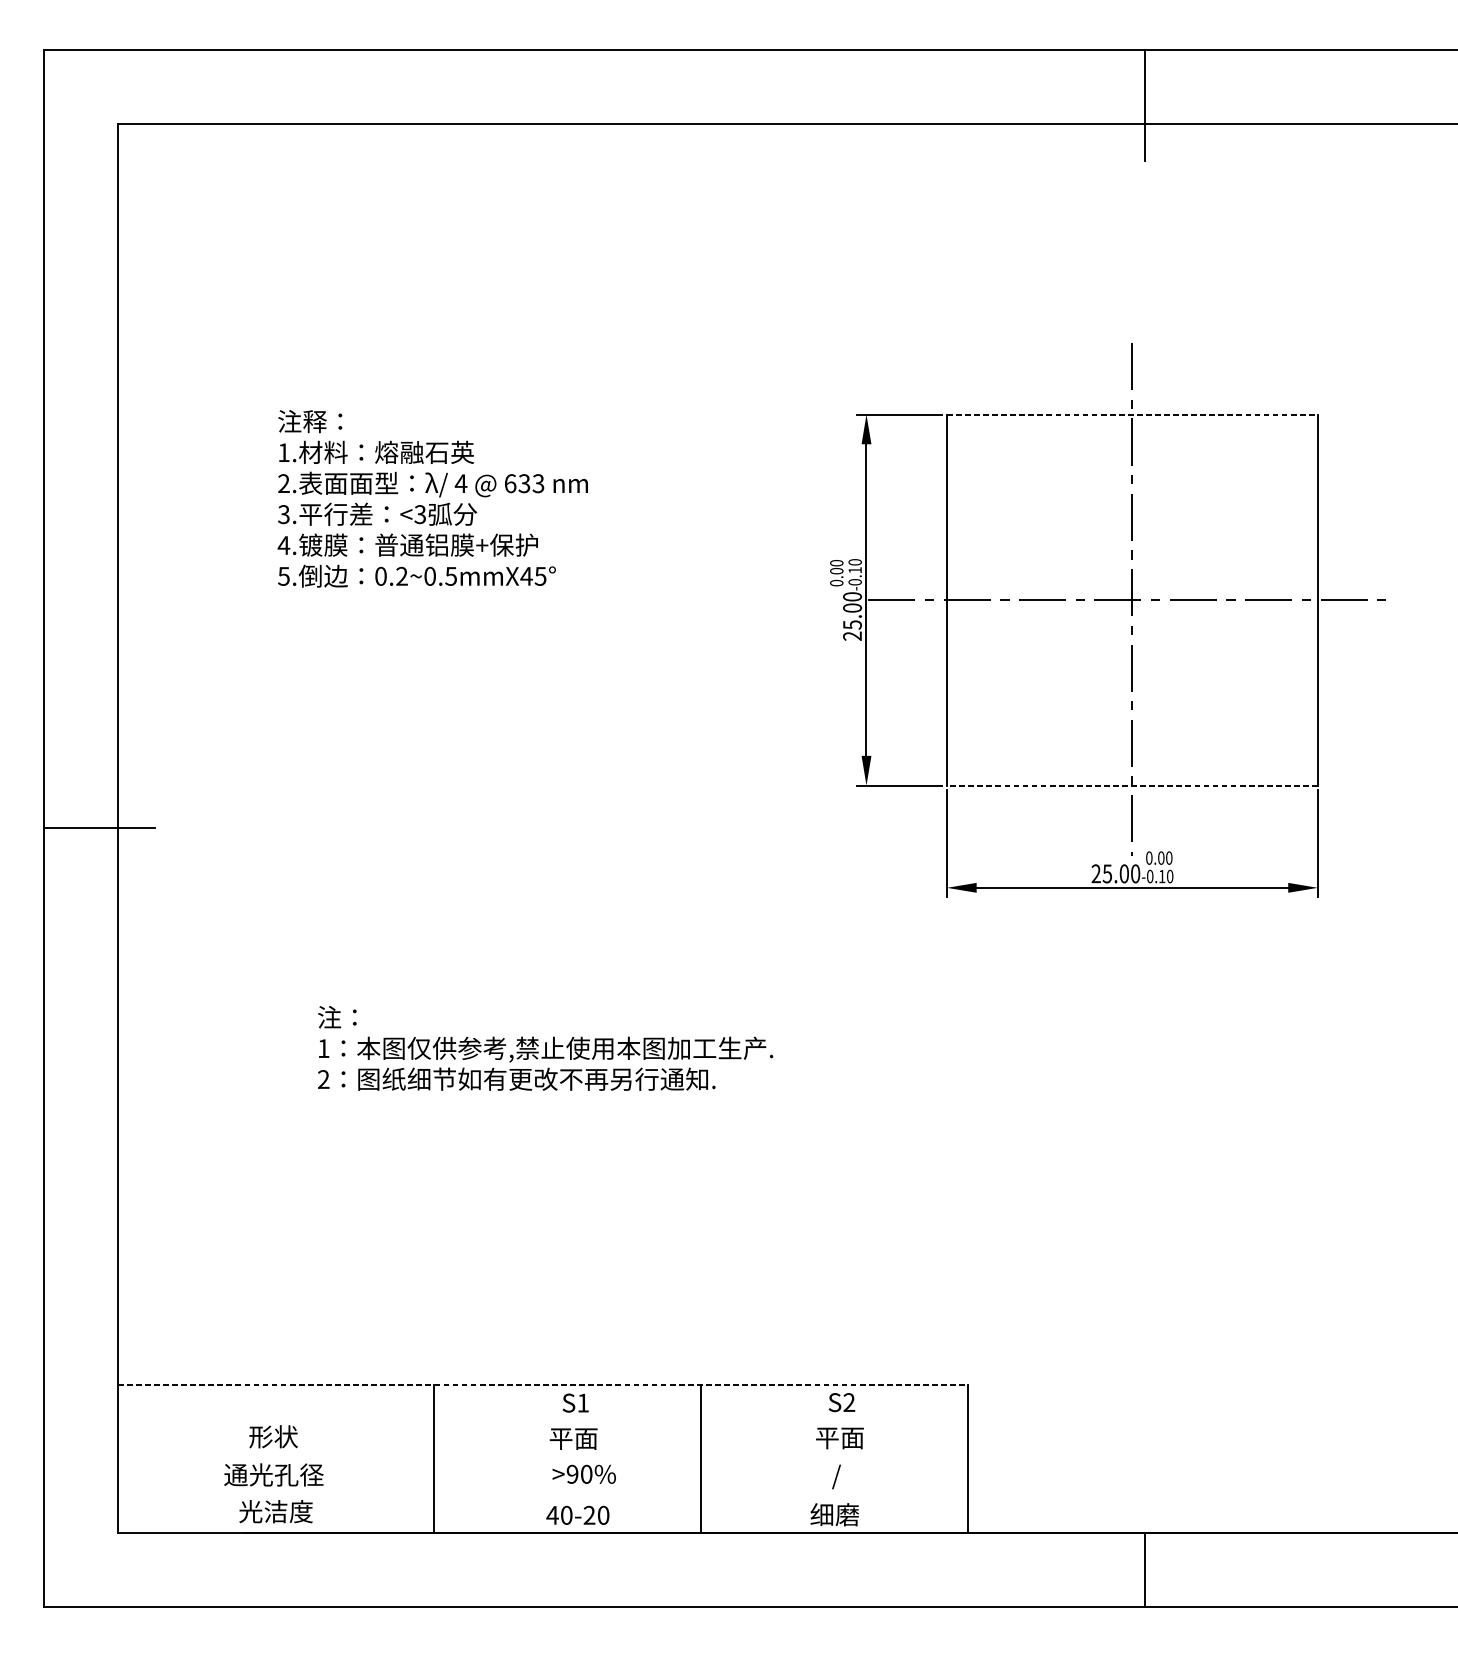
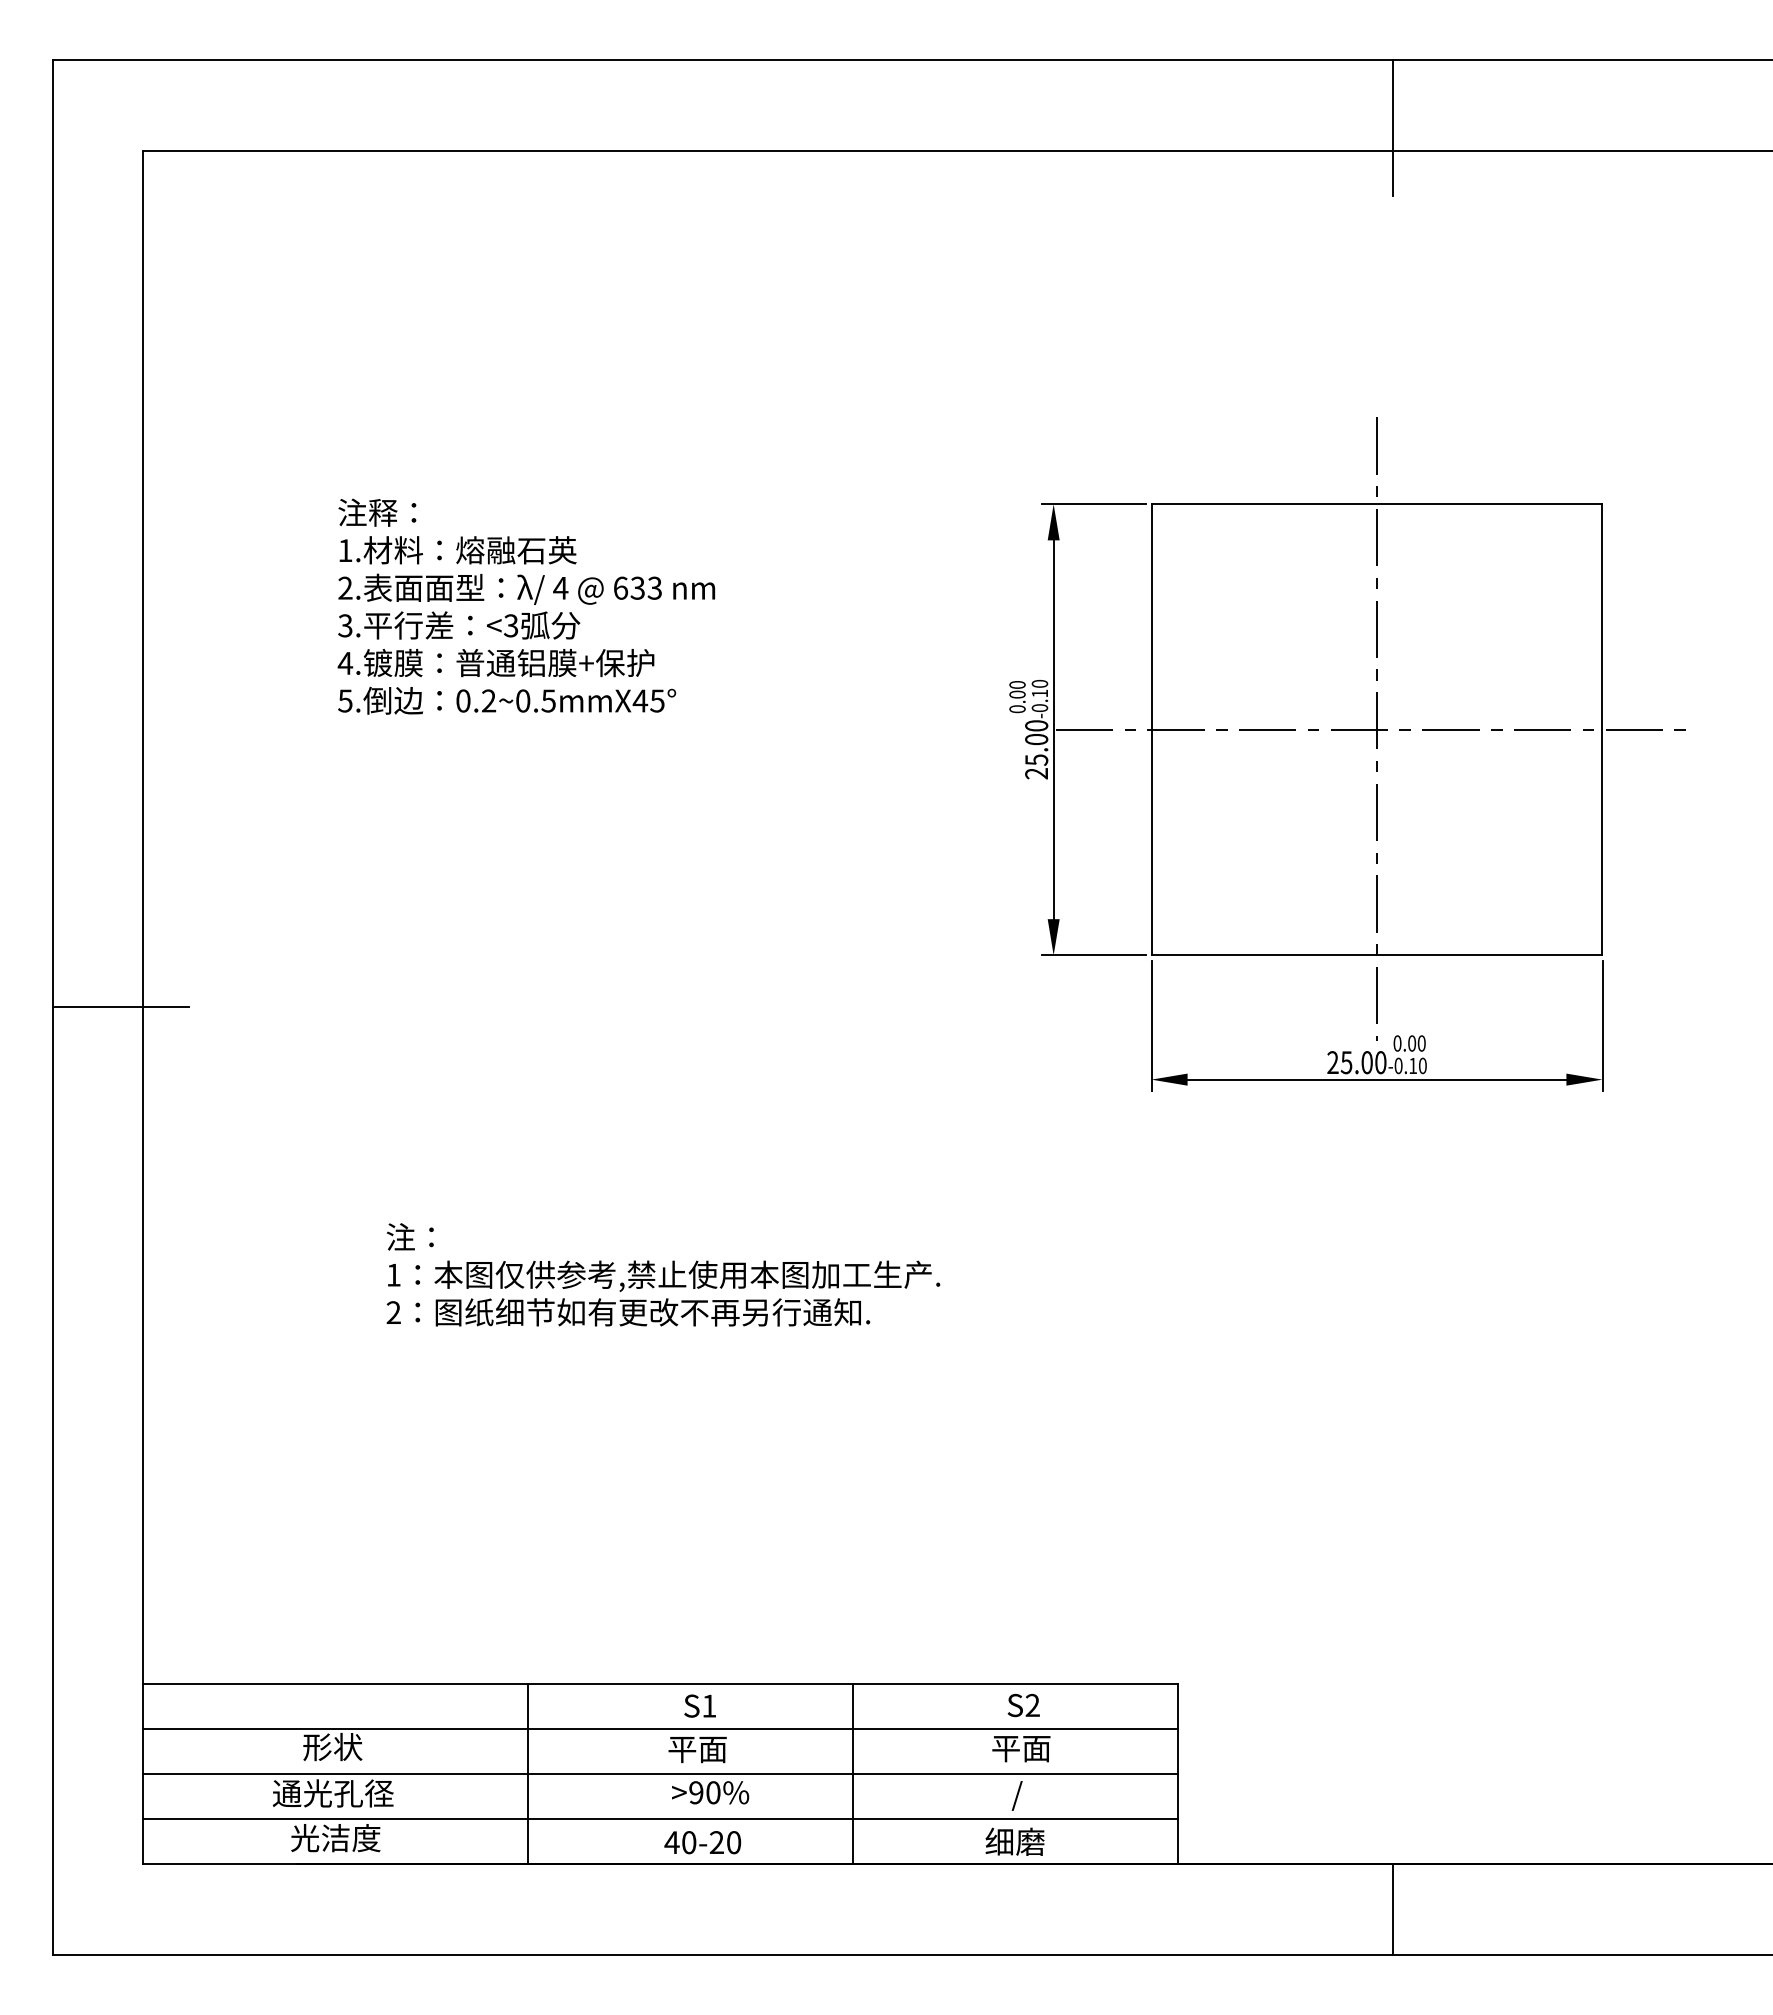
line: (1132, 414) -> (1377, 504), dashed -> solid
line: (1132, 785) -> (1376, 955), dashed -> solid
line: (543, 1384) -> (661, 1683), dashed -> solid
line: (543, 1422) -> (660, 1729), added
line: (543, 1459) -> (660, 1774), added
line: (543, 1496) -> (660, 1819), added

